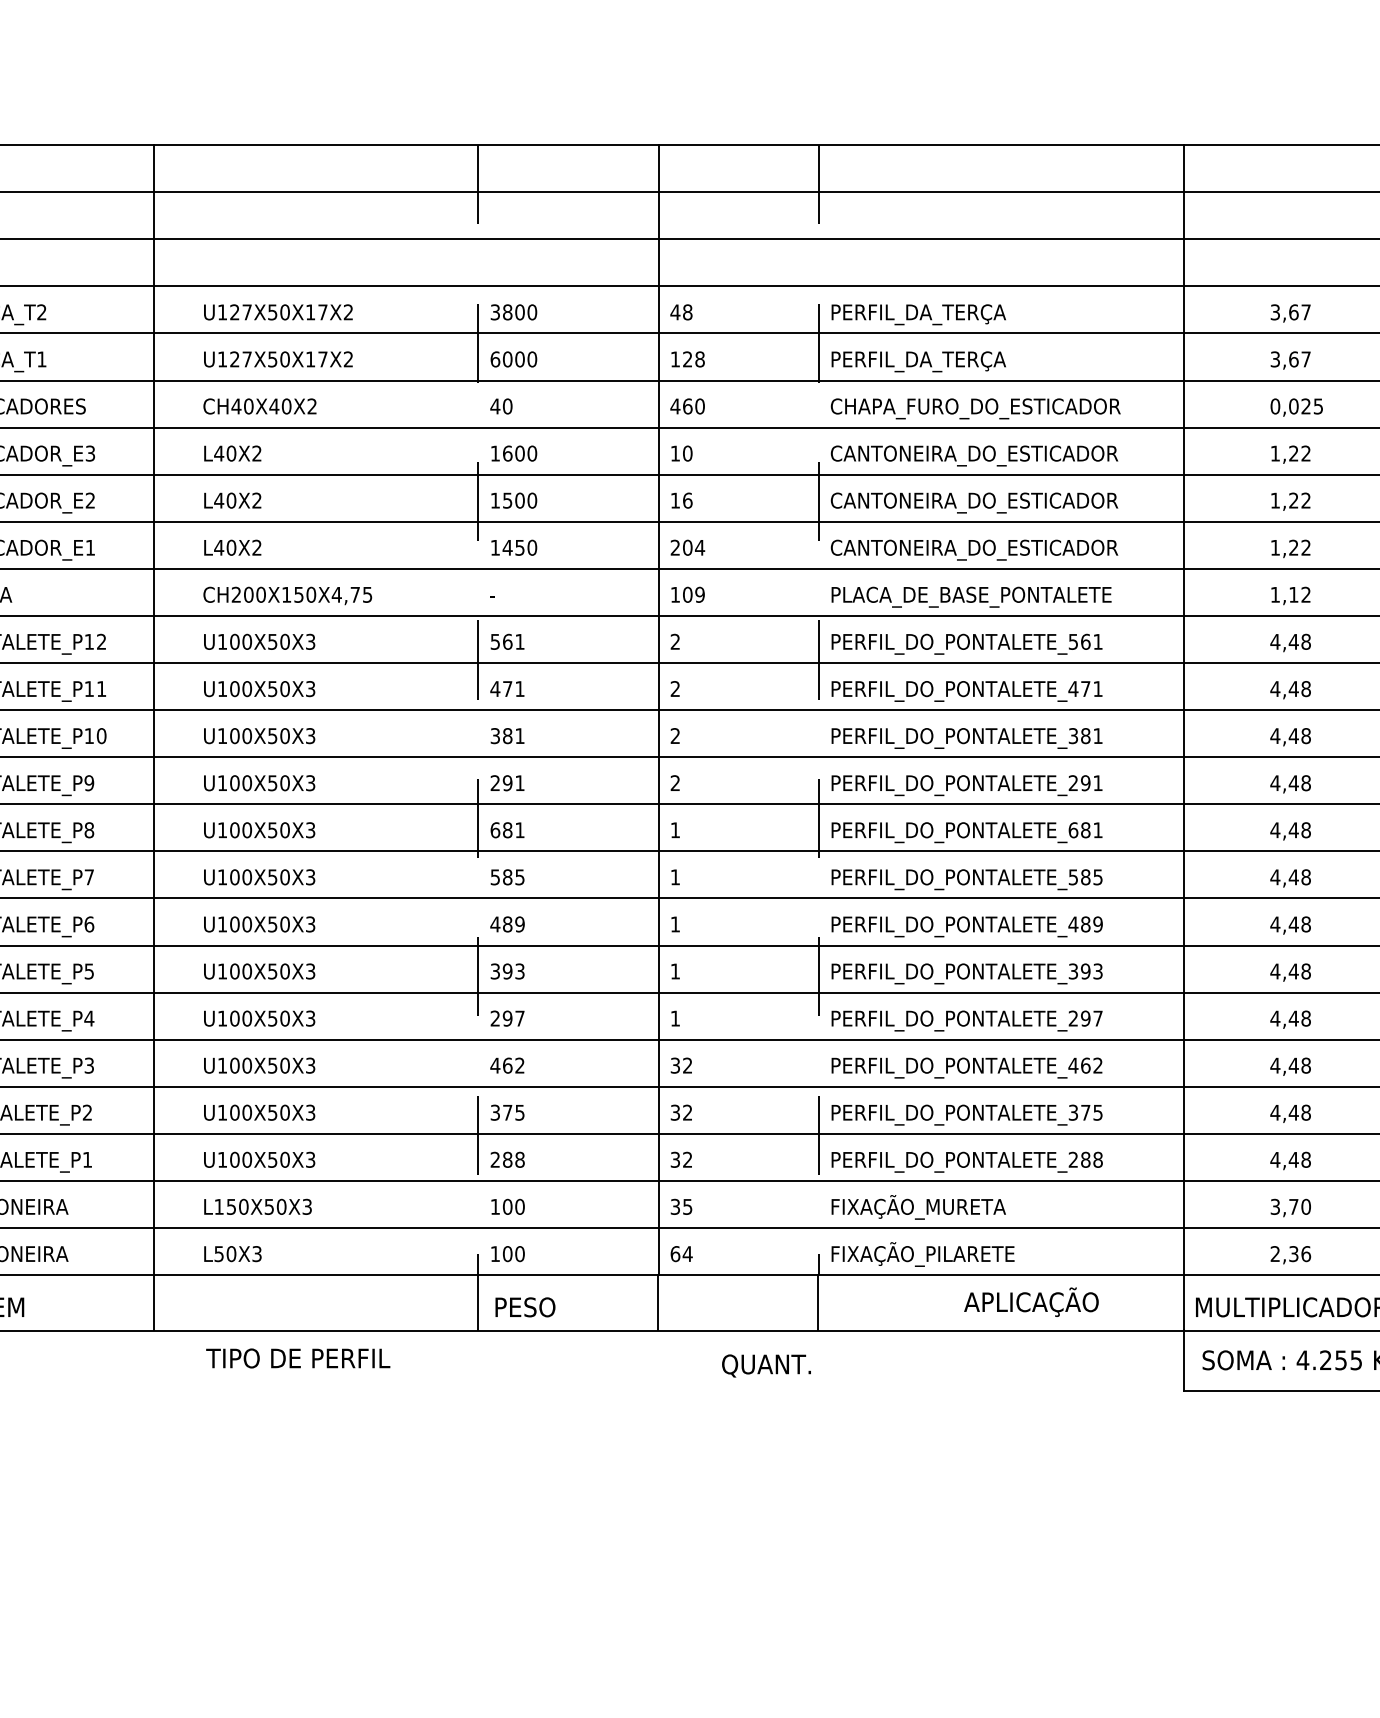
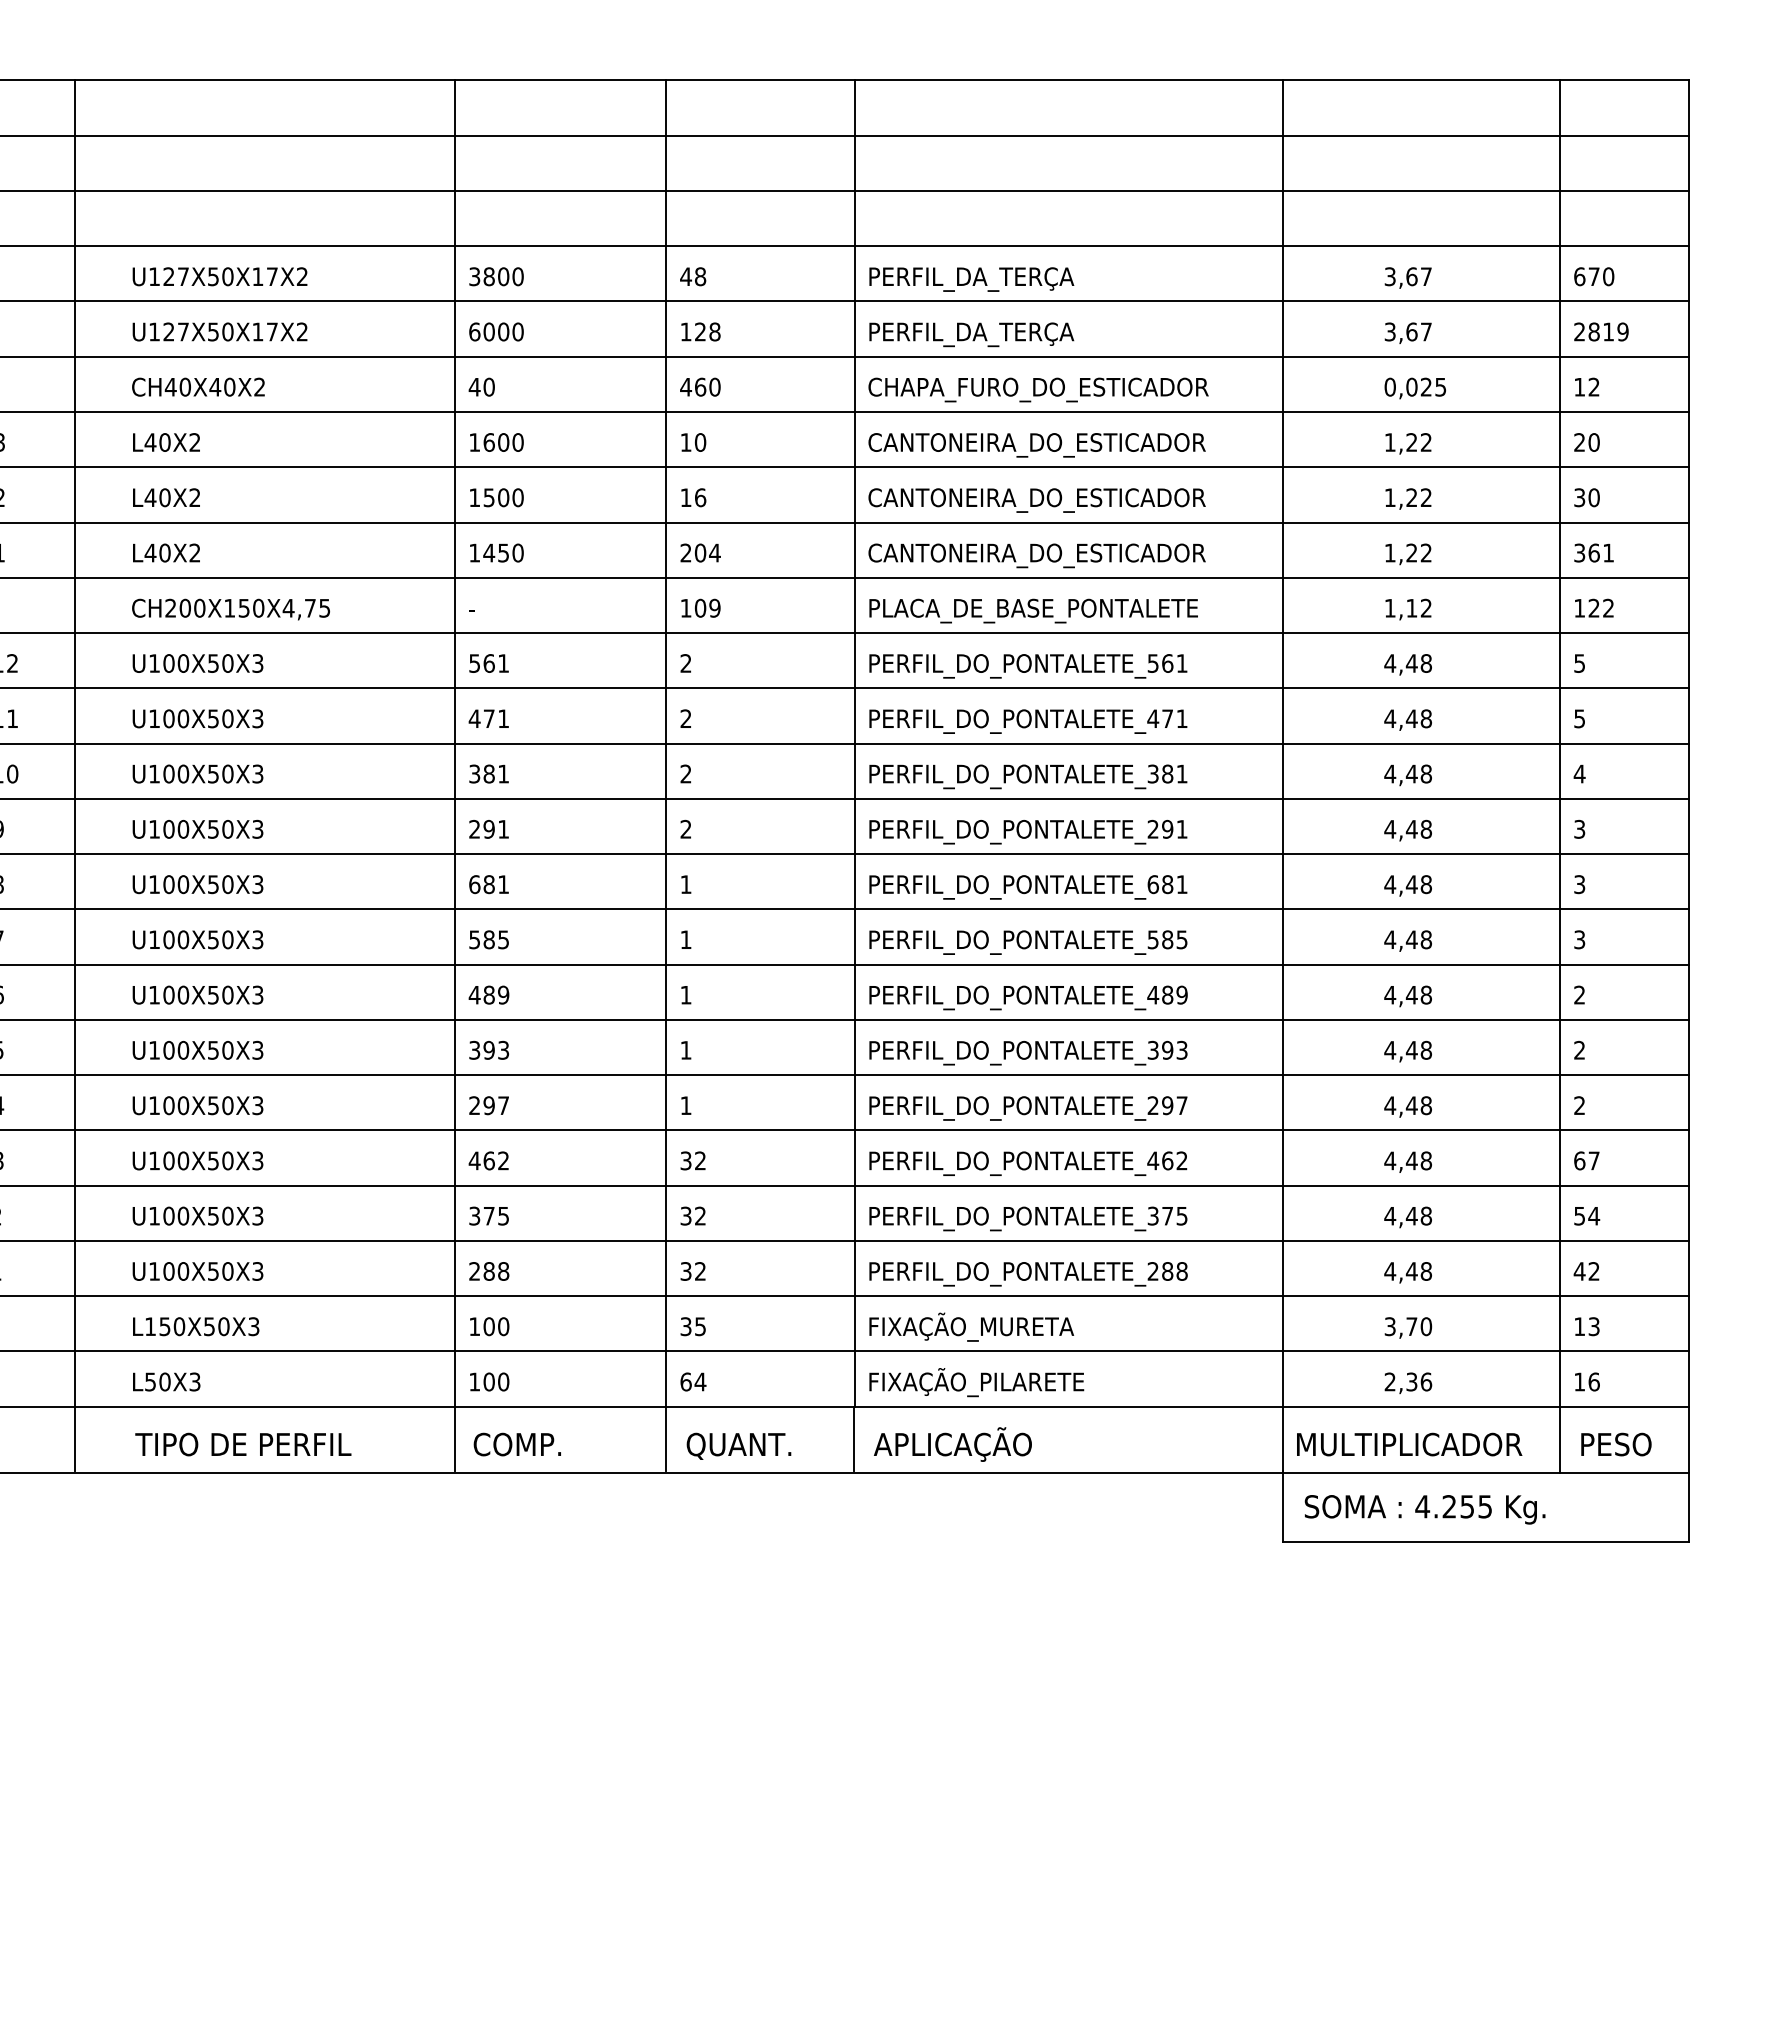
line: (478, 710) -> (454, 744), dashed -> solid
line: (818, 710) -> (854, 744), dashed -> solid
text: (1031, 1302) -> (952, 1444), moved
text: (530, 1307) -> (516, 1444), PESO -> COMP.
text: (298, 1358) -> (243, 1444), moved
text: (766, 1365) -> (738, 1445), moved

